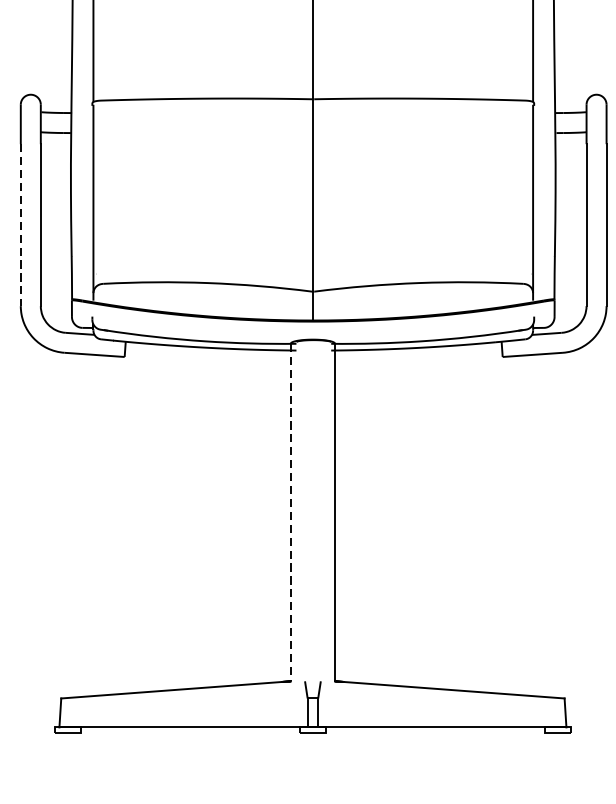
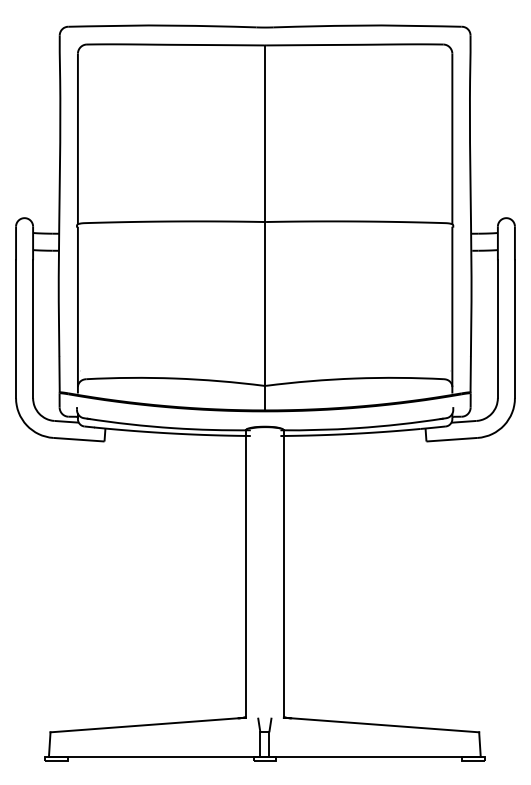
line: (21, 225) -> (16, 329), dashed -> solid
line: (290, 513) -> (245, 574), dashed -> solid

